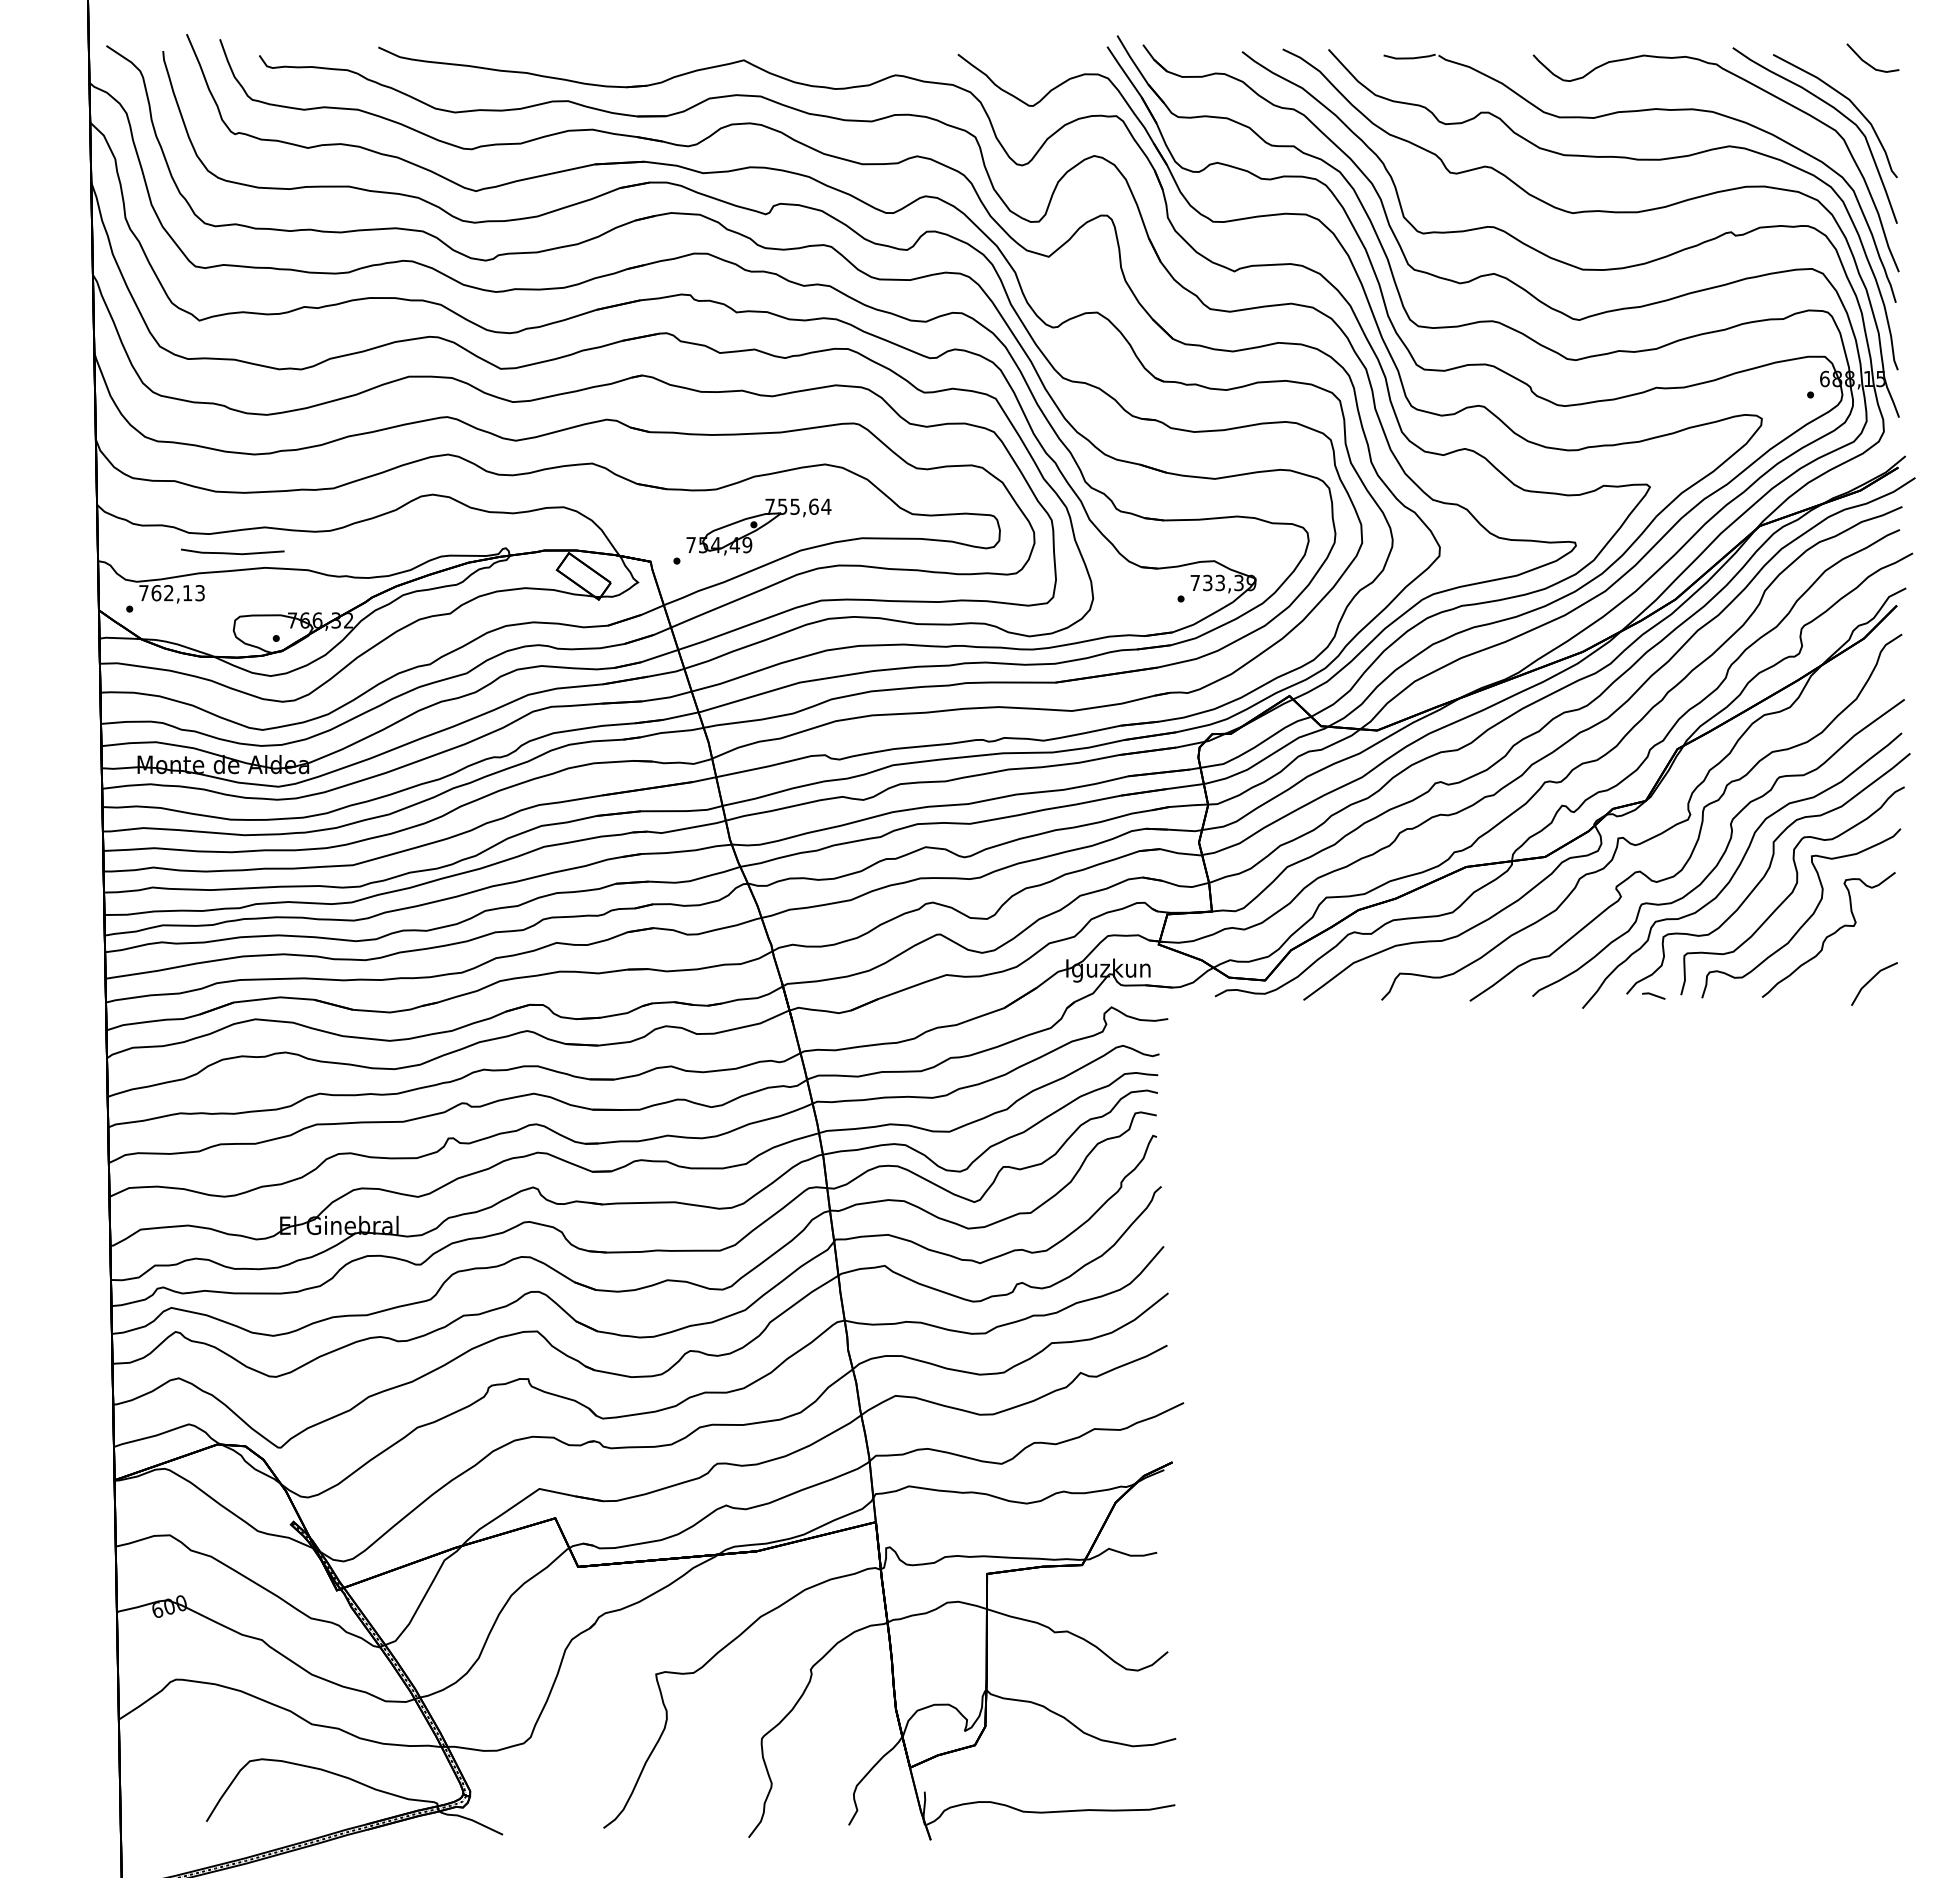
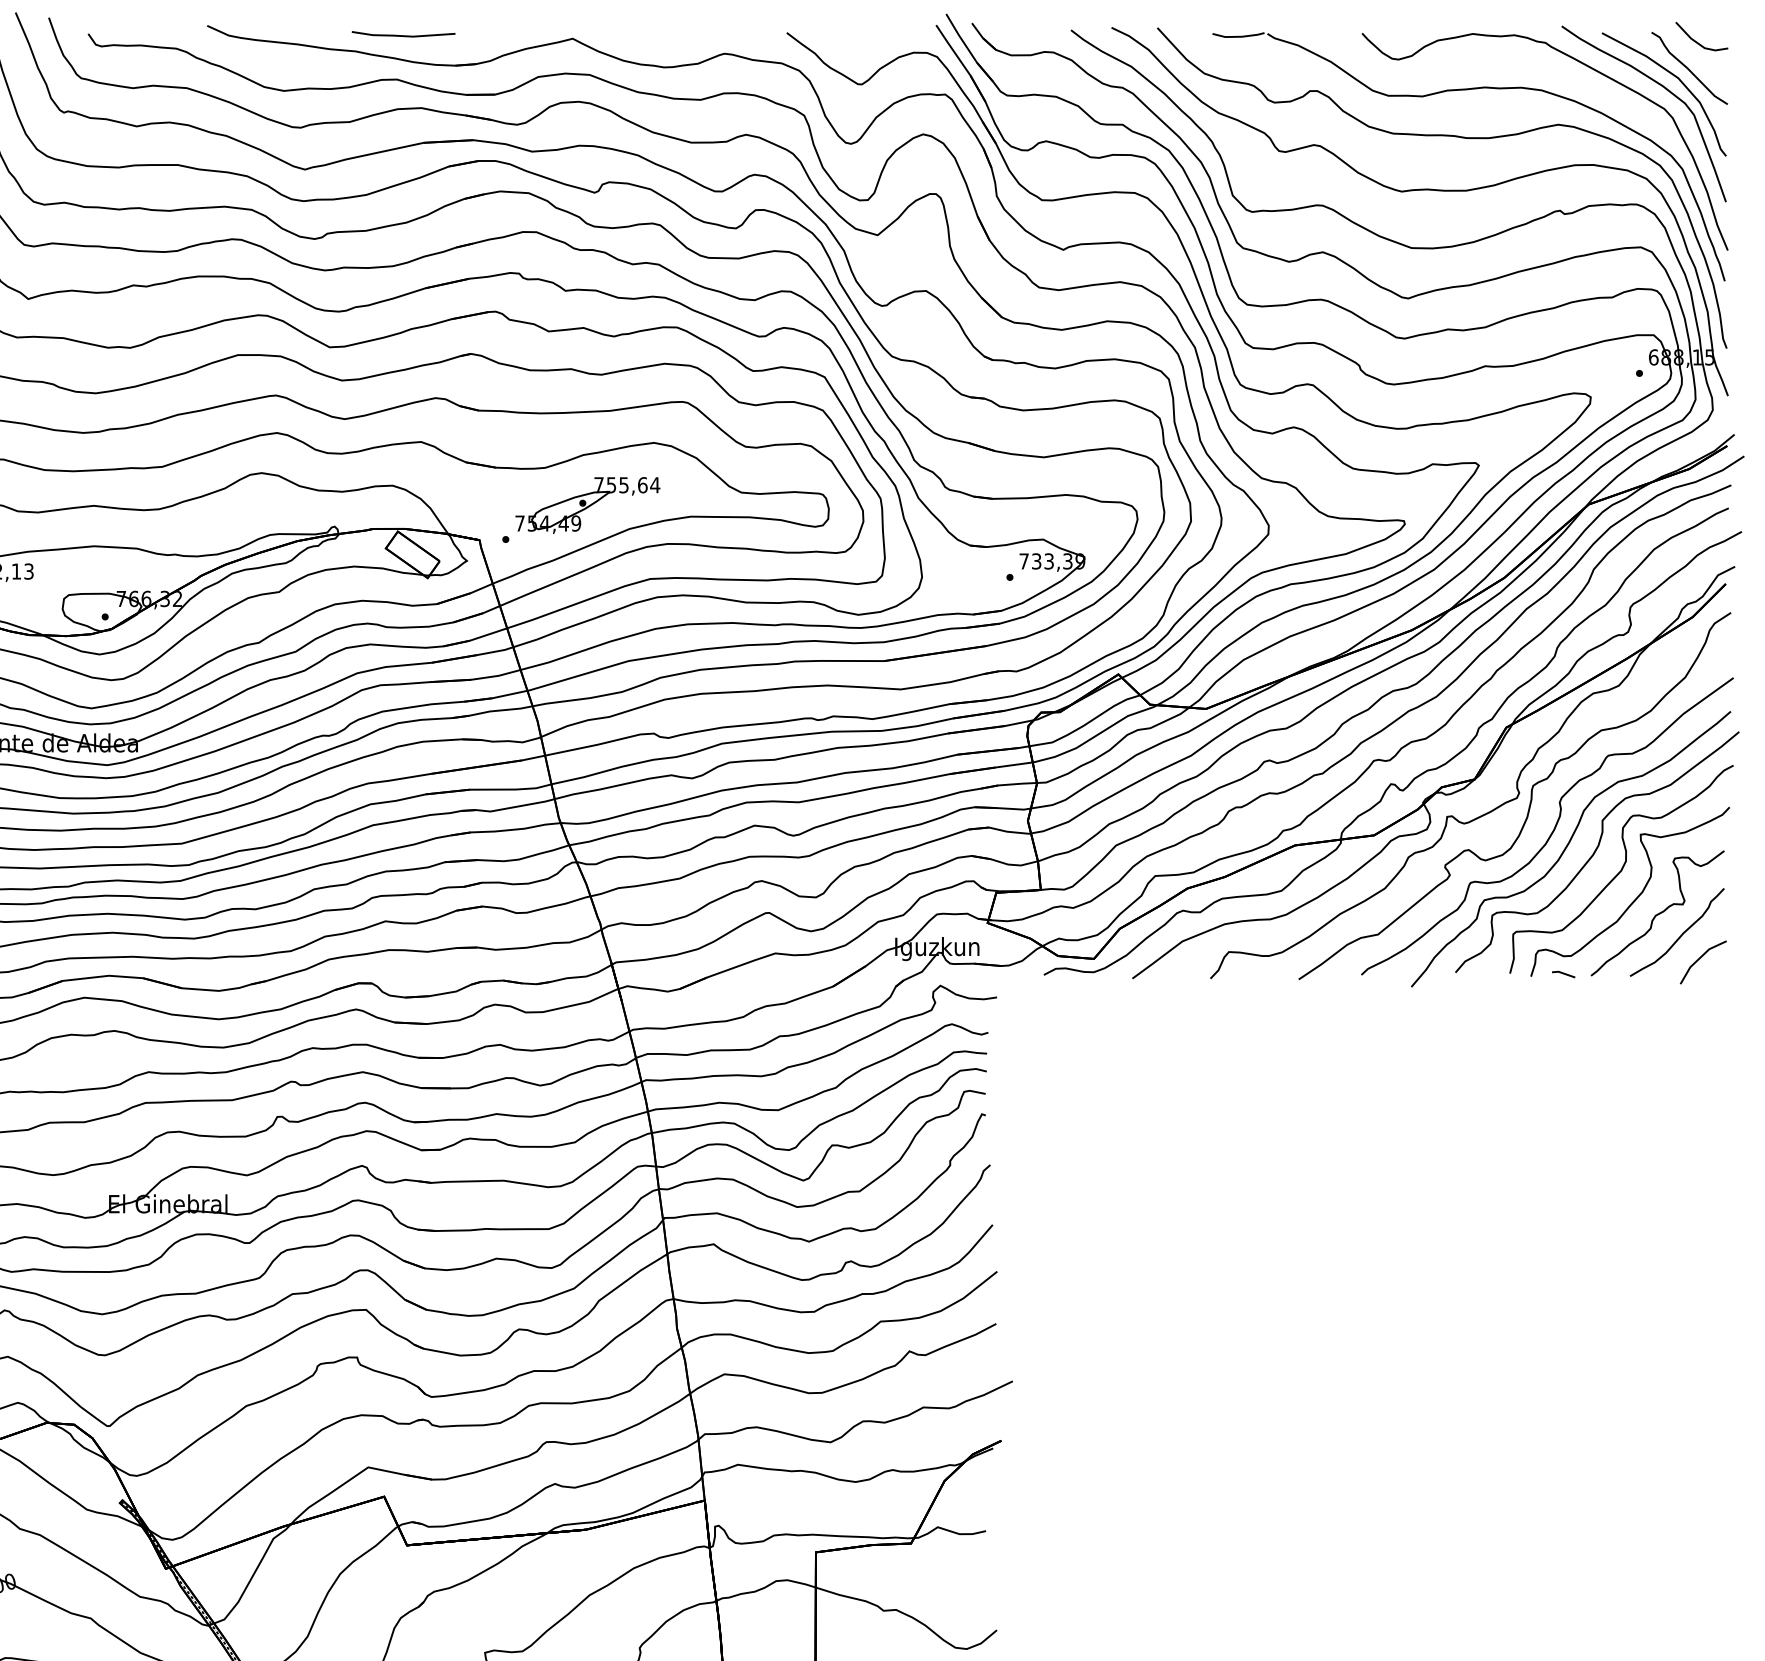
curve: (1859, 89) -> (1688, 67), added
line: (232, 552) -> (403, 34), moved
curve: (1851, 956) -> (1680, 934), added
line: (1653, 995) -> (1563, 973), moved

